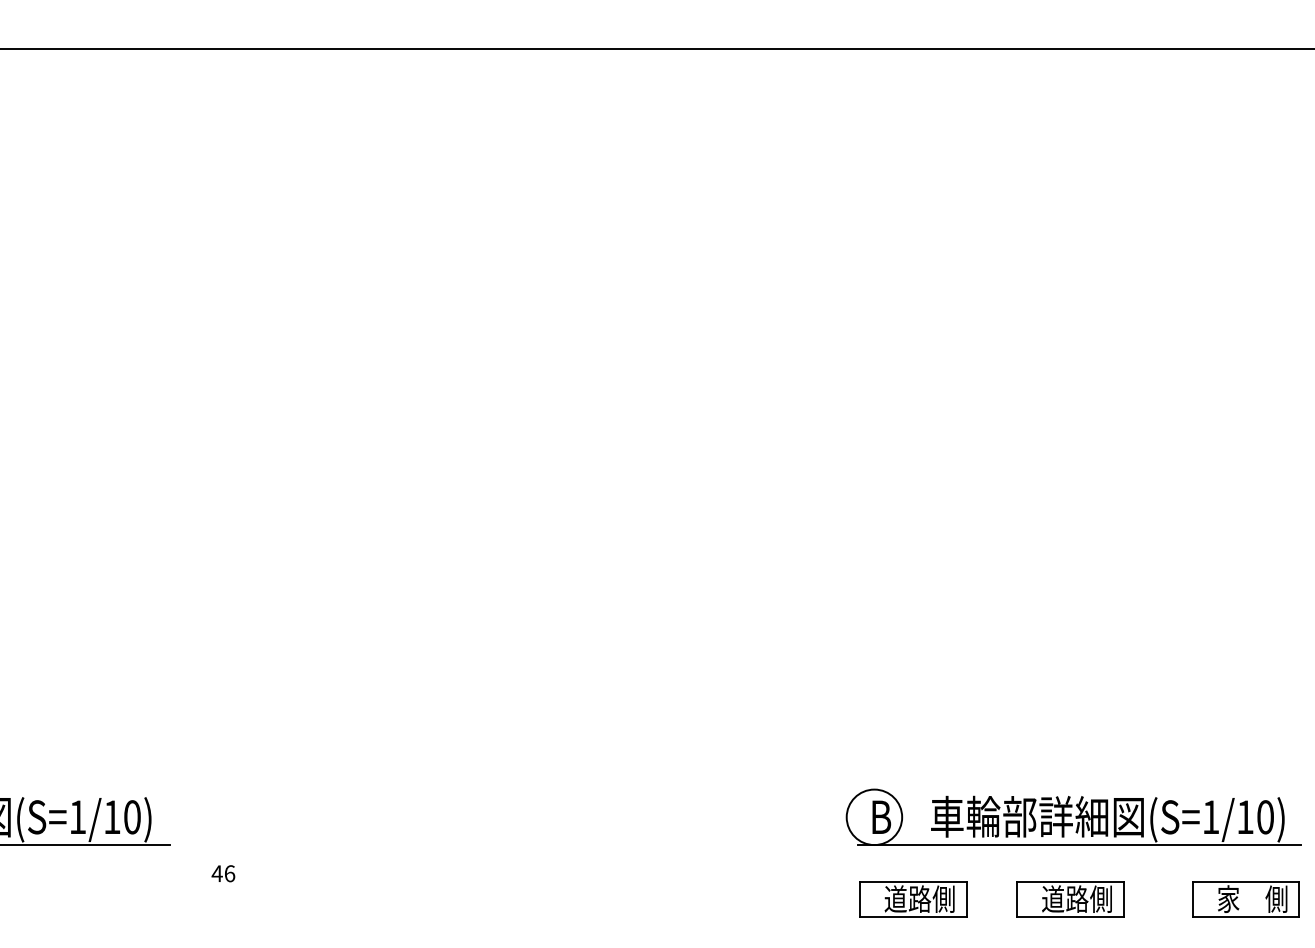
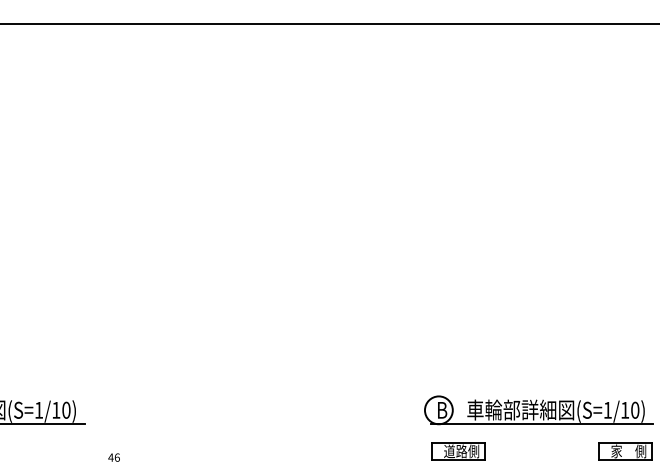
text: (222, 873) -> (113, 457), moved
part: (1070, 899) -> (537, 451), removed

